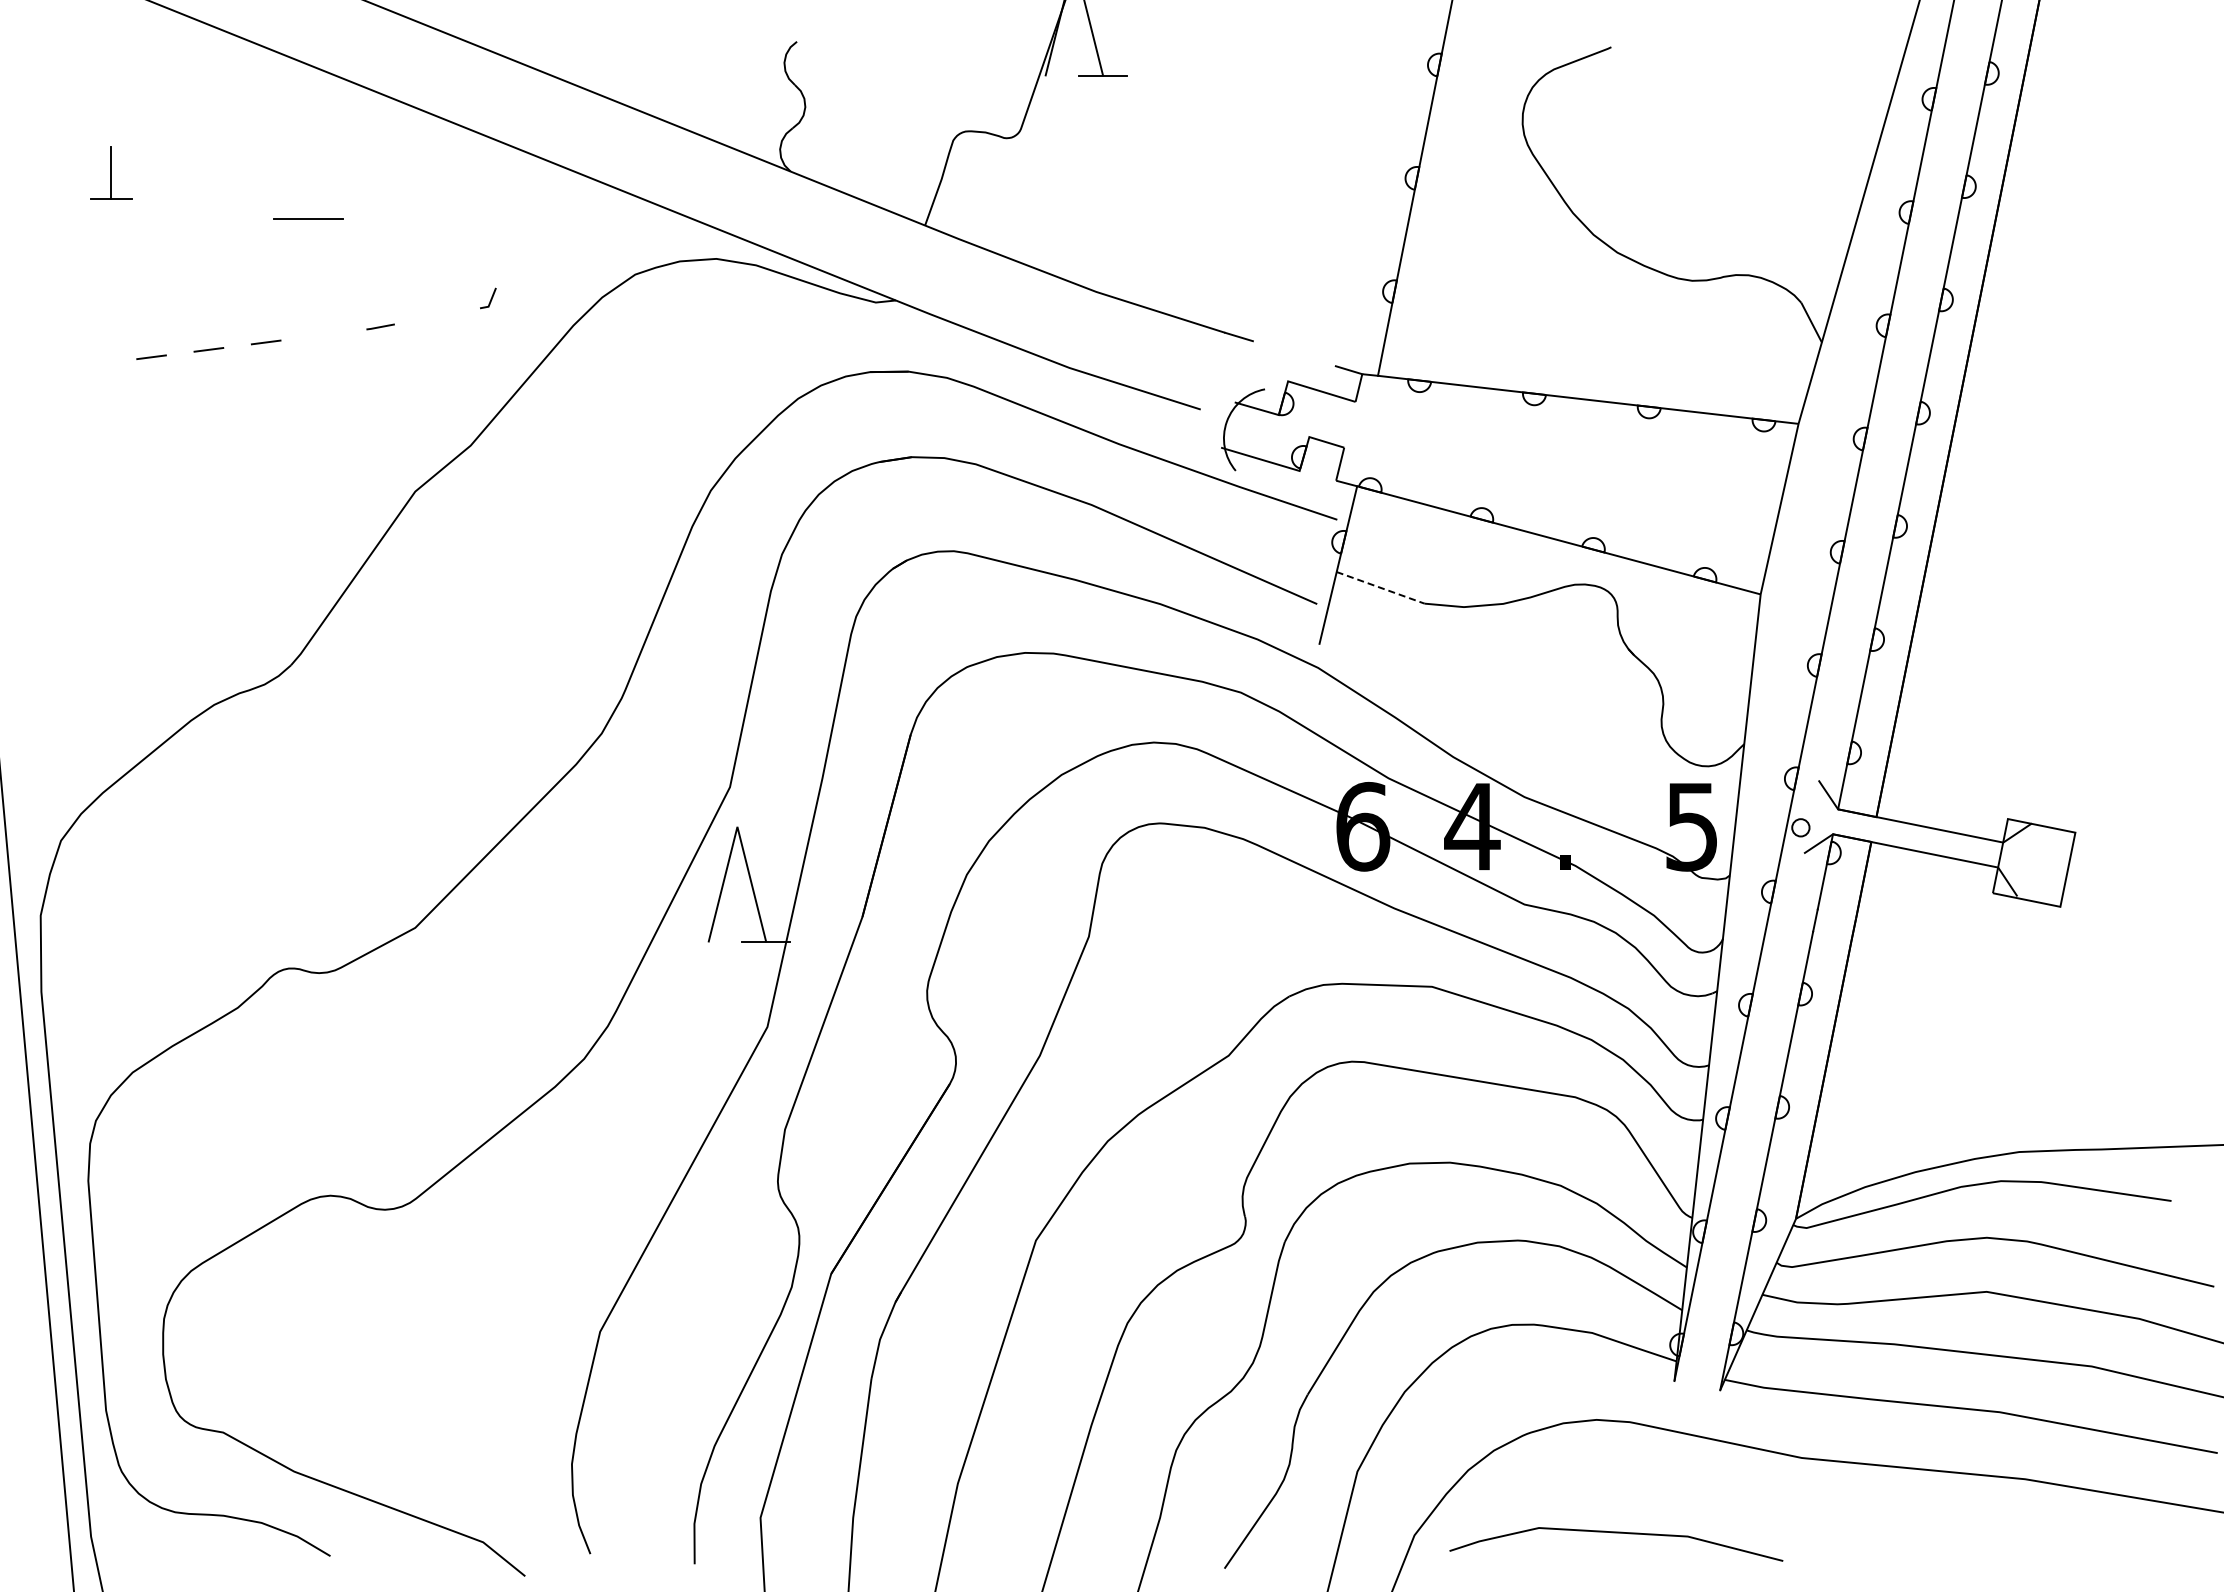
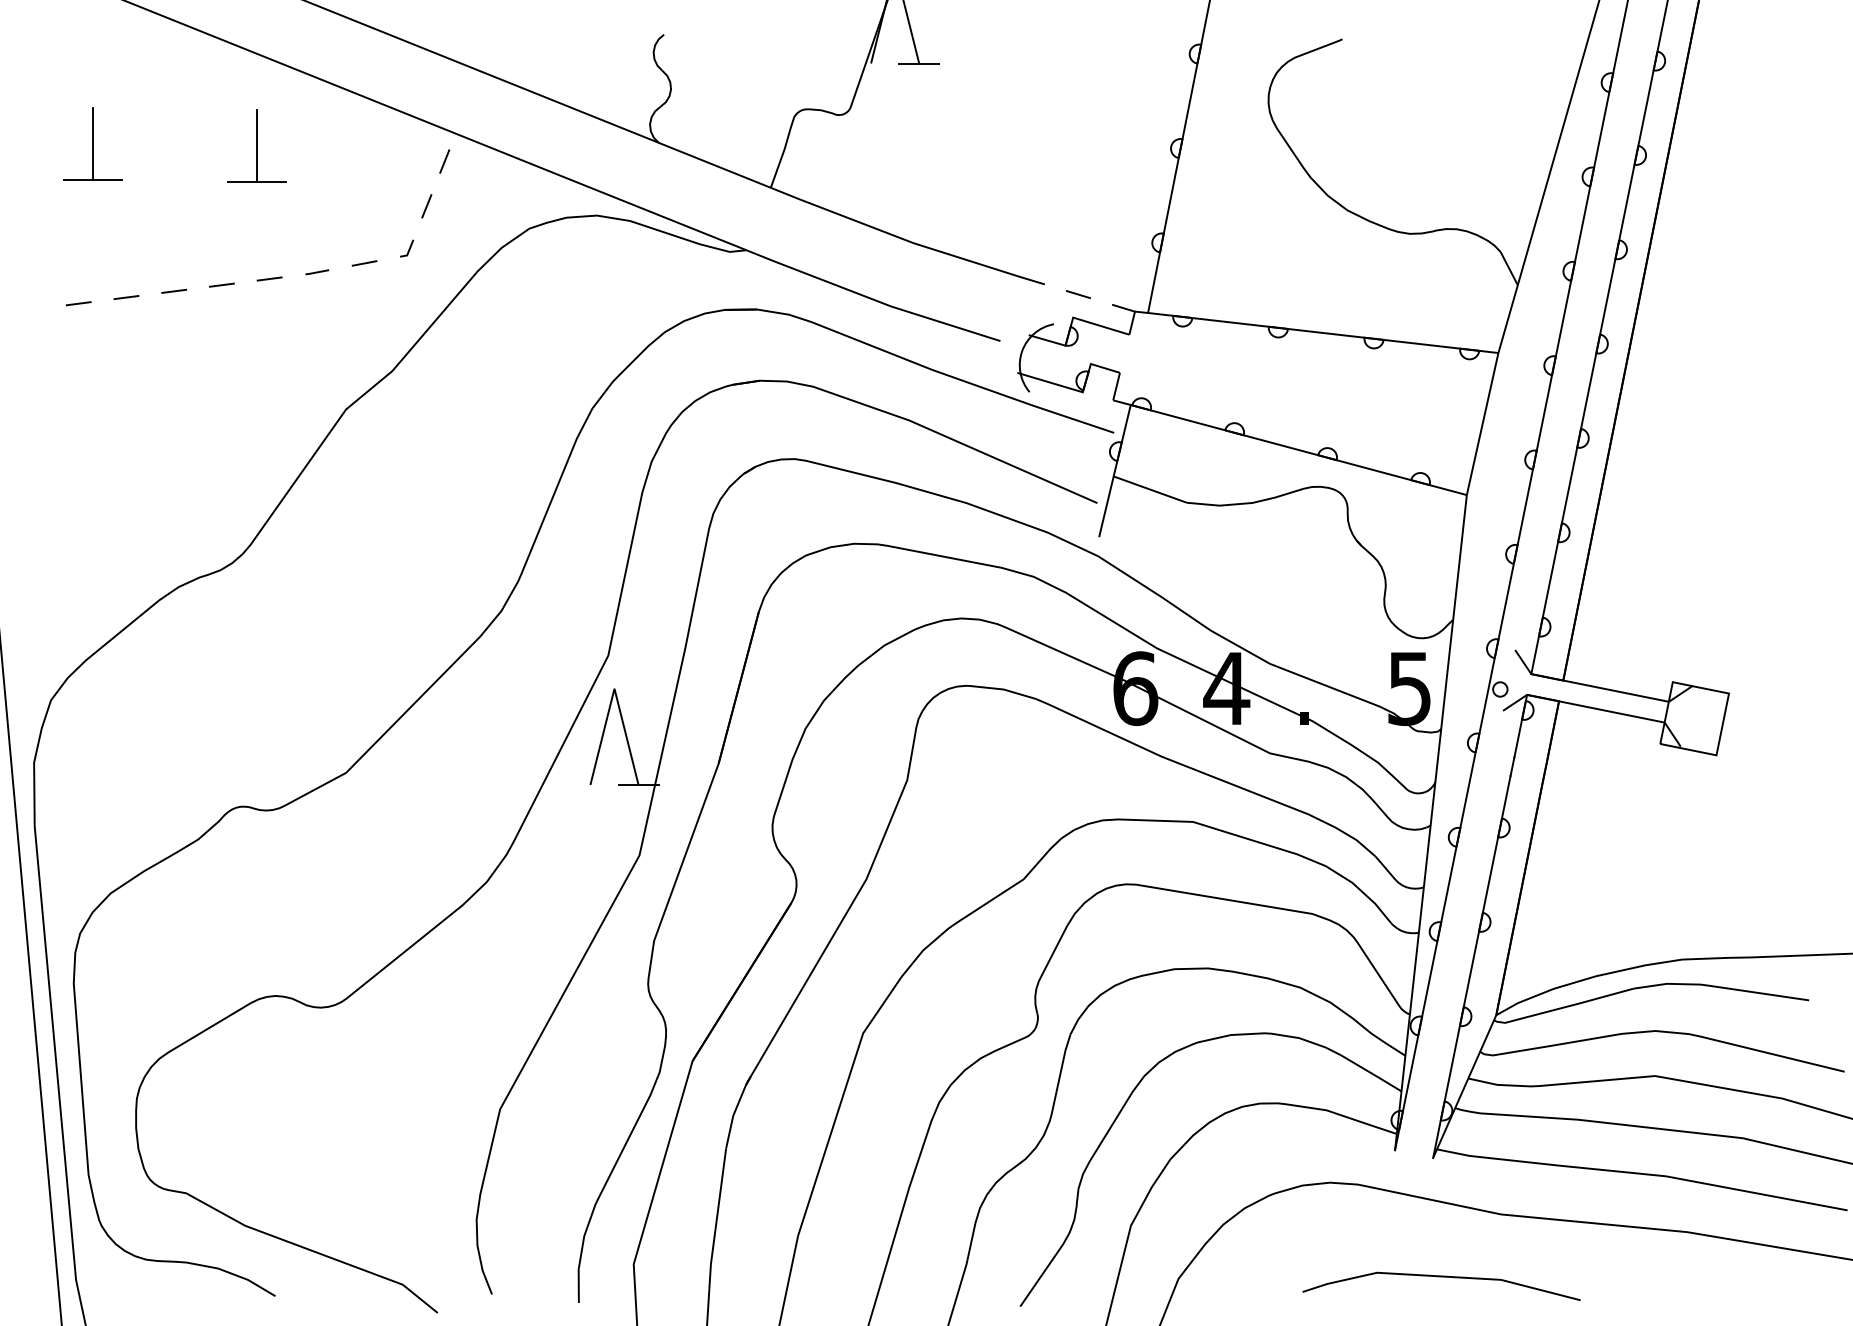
part: (111, 172) -> (93, 143), size x1.67
line: (308, 175) -> (257, 146), added
line: (533, 193) -> (444, 161), added
line: (511, 247) -> (426, 206), added
line: (437, 316) -> (364, 263), added
line: (323, 334) -> (269, 278), added
line: (1294, 353) -> (1078, 294), added
line: (93, 364) -> (78, 303), added
line: (1380, 587) -> (1150, 489), dashed -> solid
line: (1616, 1533) -> (1441, 1277), moved

